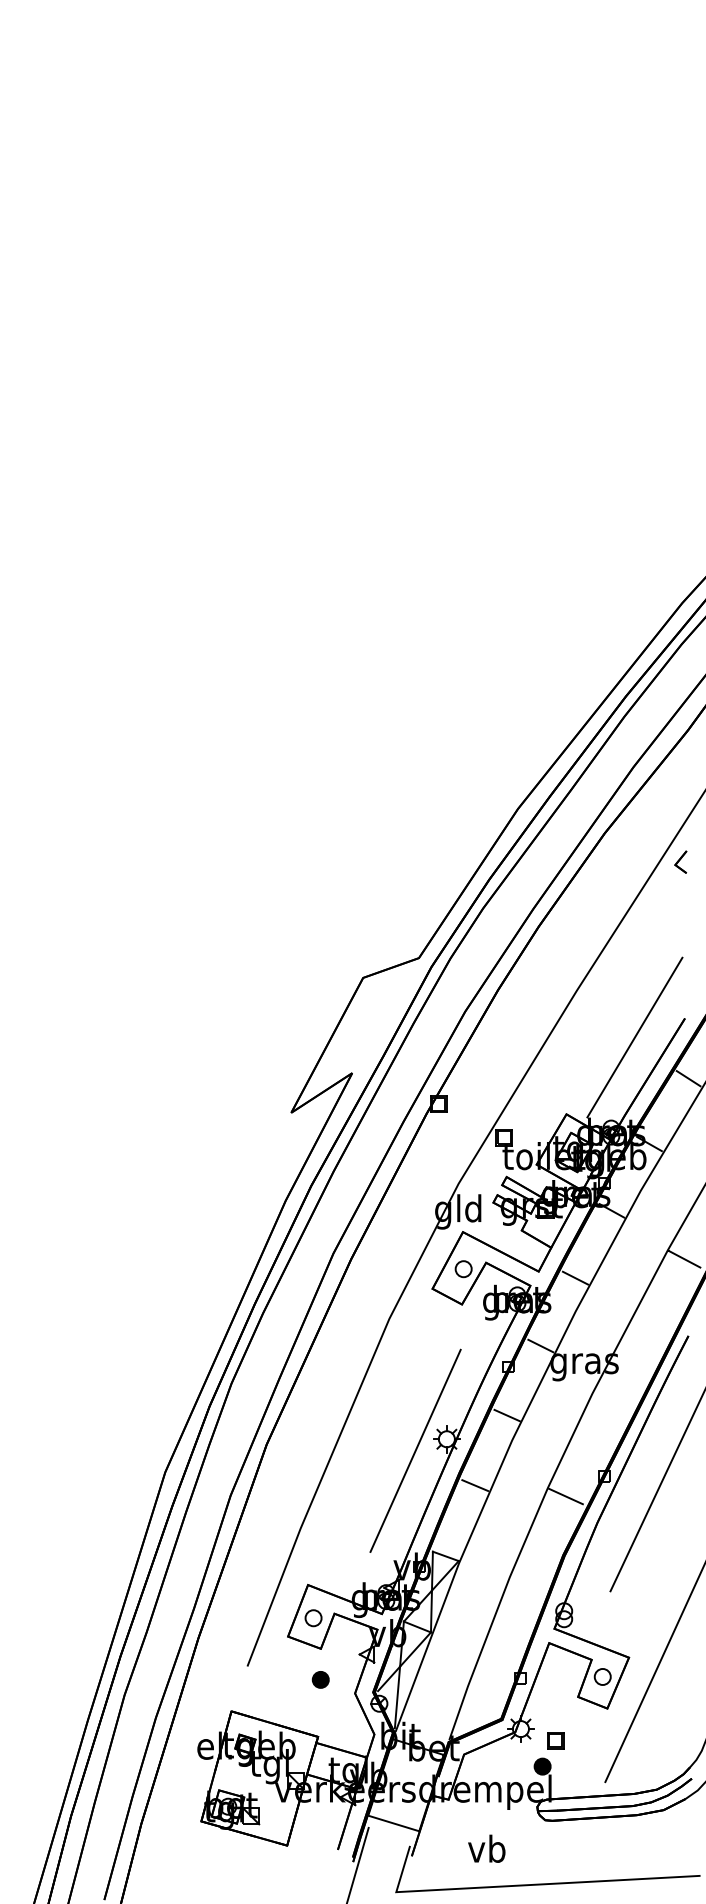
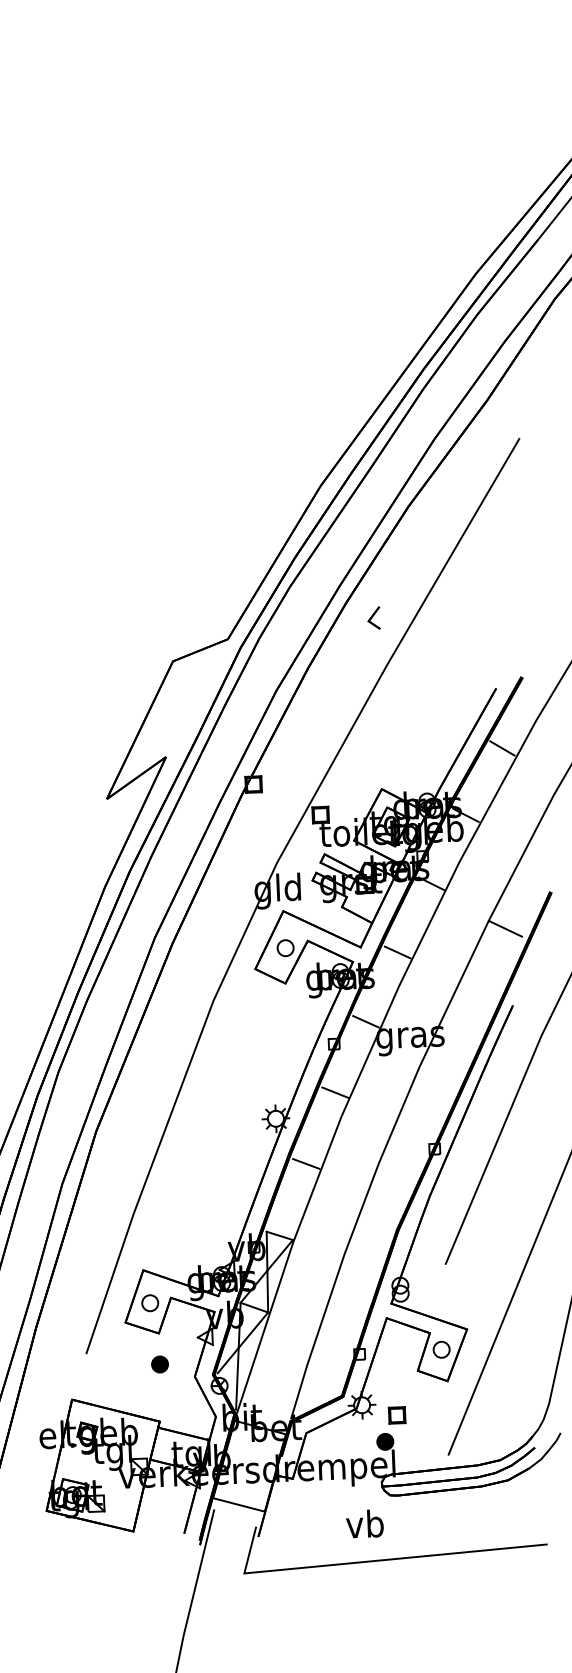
part: (680, 861) -> (373, 617), moved
line: (634, 1037) -> (446, 709), removed
line: (415, 1450) -> (245, 1131), removed
line: (565, 1496) -> (396, 1171), removed
text: (486, 1848) -> (364, 1523), moved

